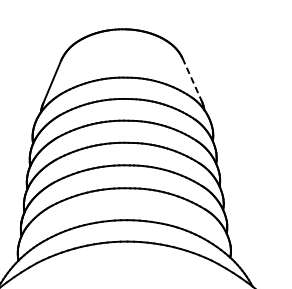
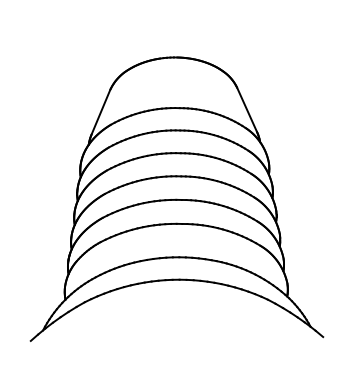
line: (192, 79) -> (247, 110), dashed -> solid

